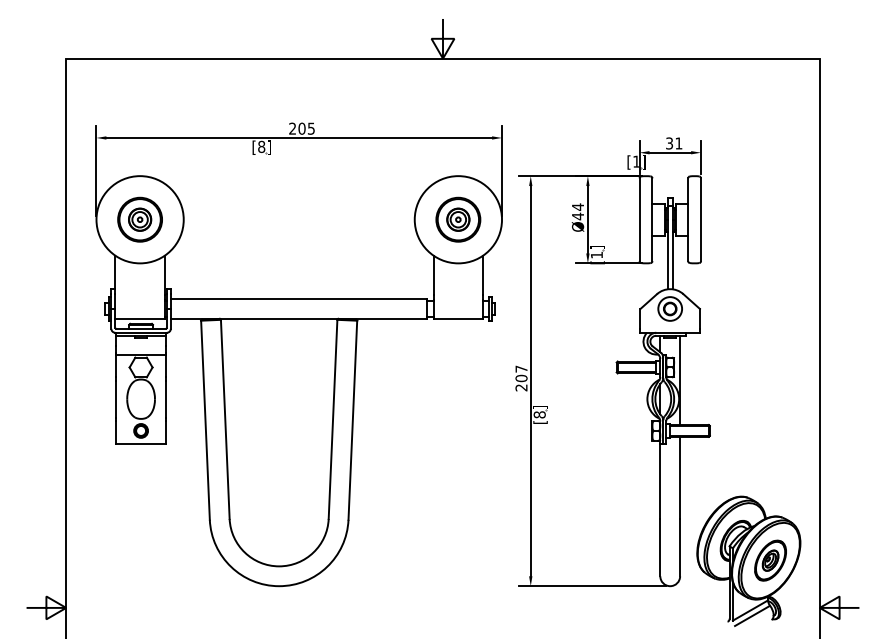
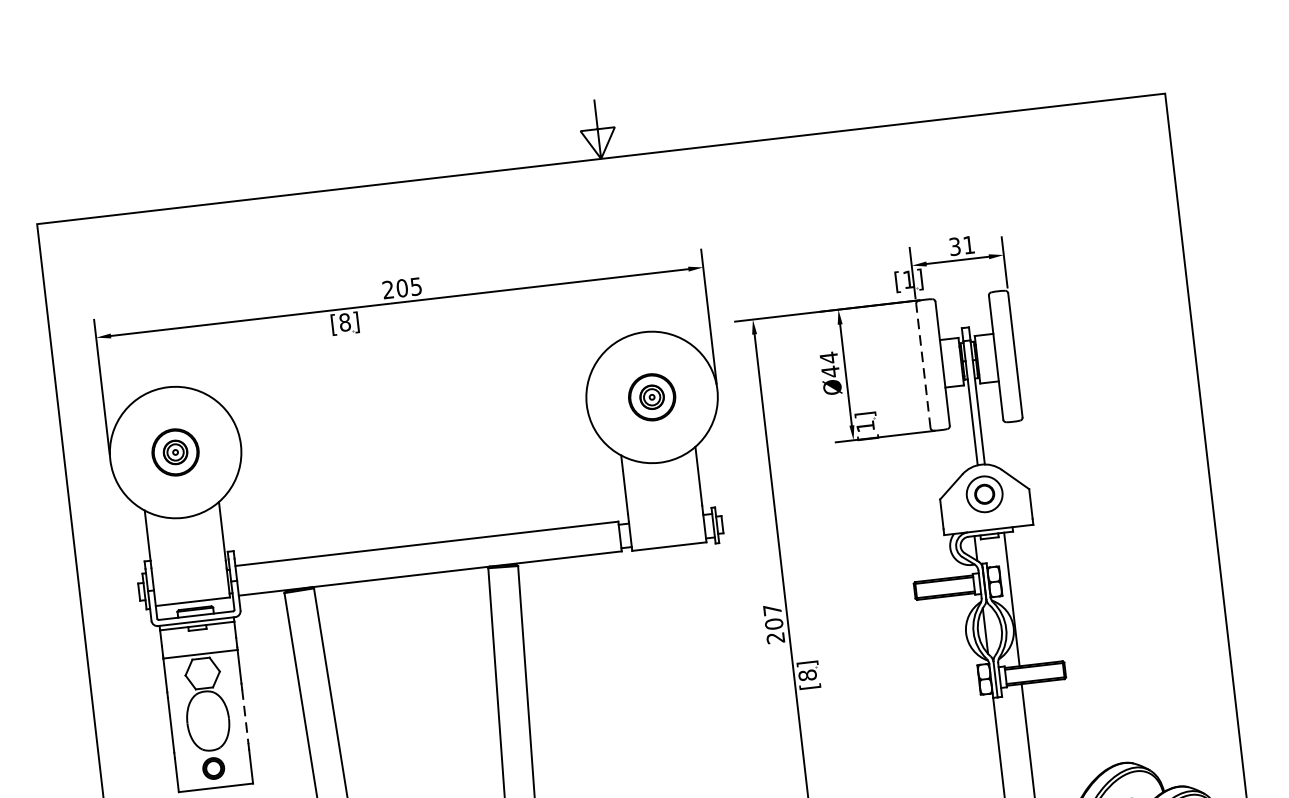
part: (139, 219) -> (174, 452), size x0.7
part: (458, 219) -> (652, 397), size x0.7
line: (639, 219) -> (923, 365), solid -> dashed
line: (165, 399) -> (244, 717), solid -> dashed

